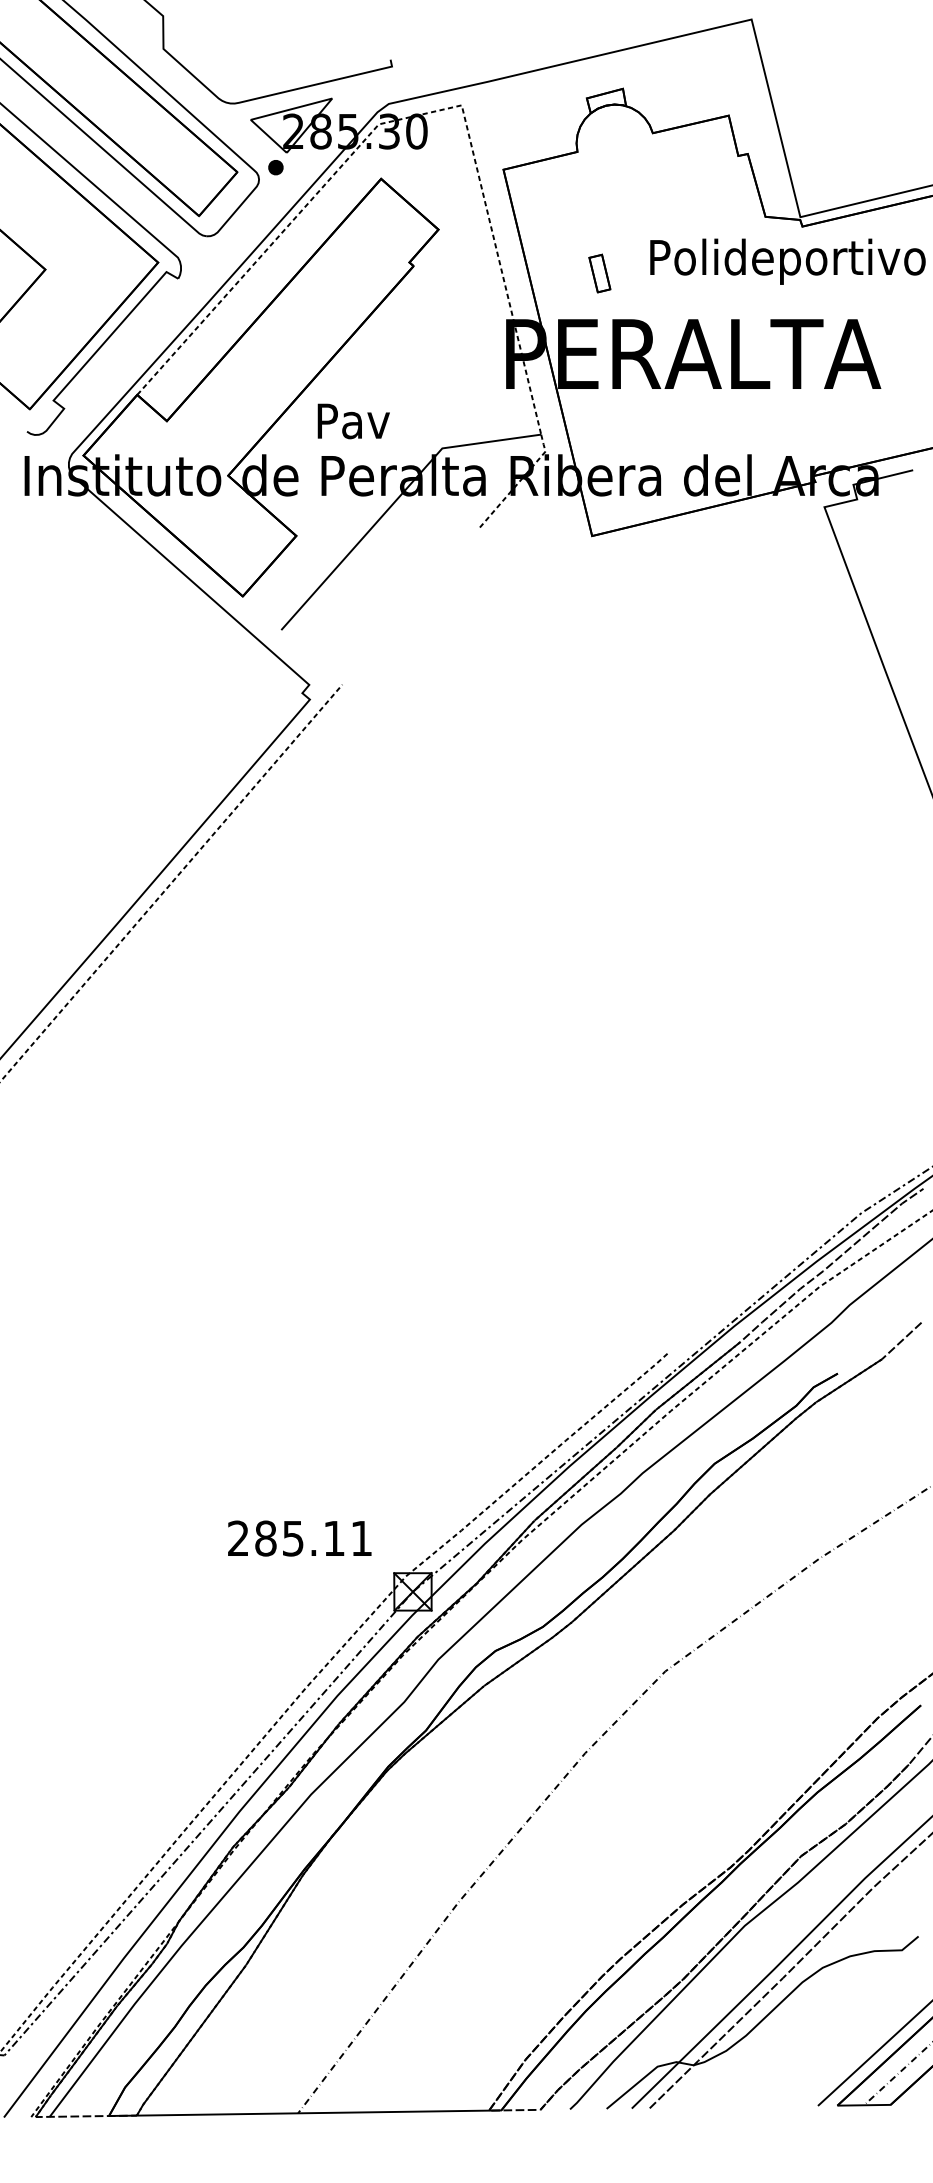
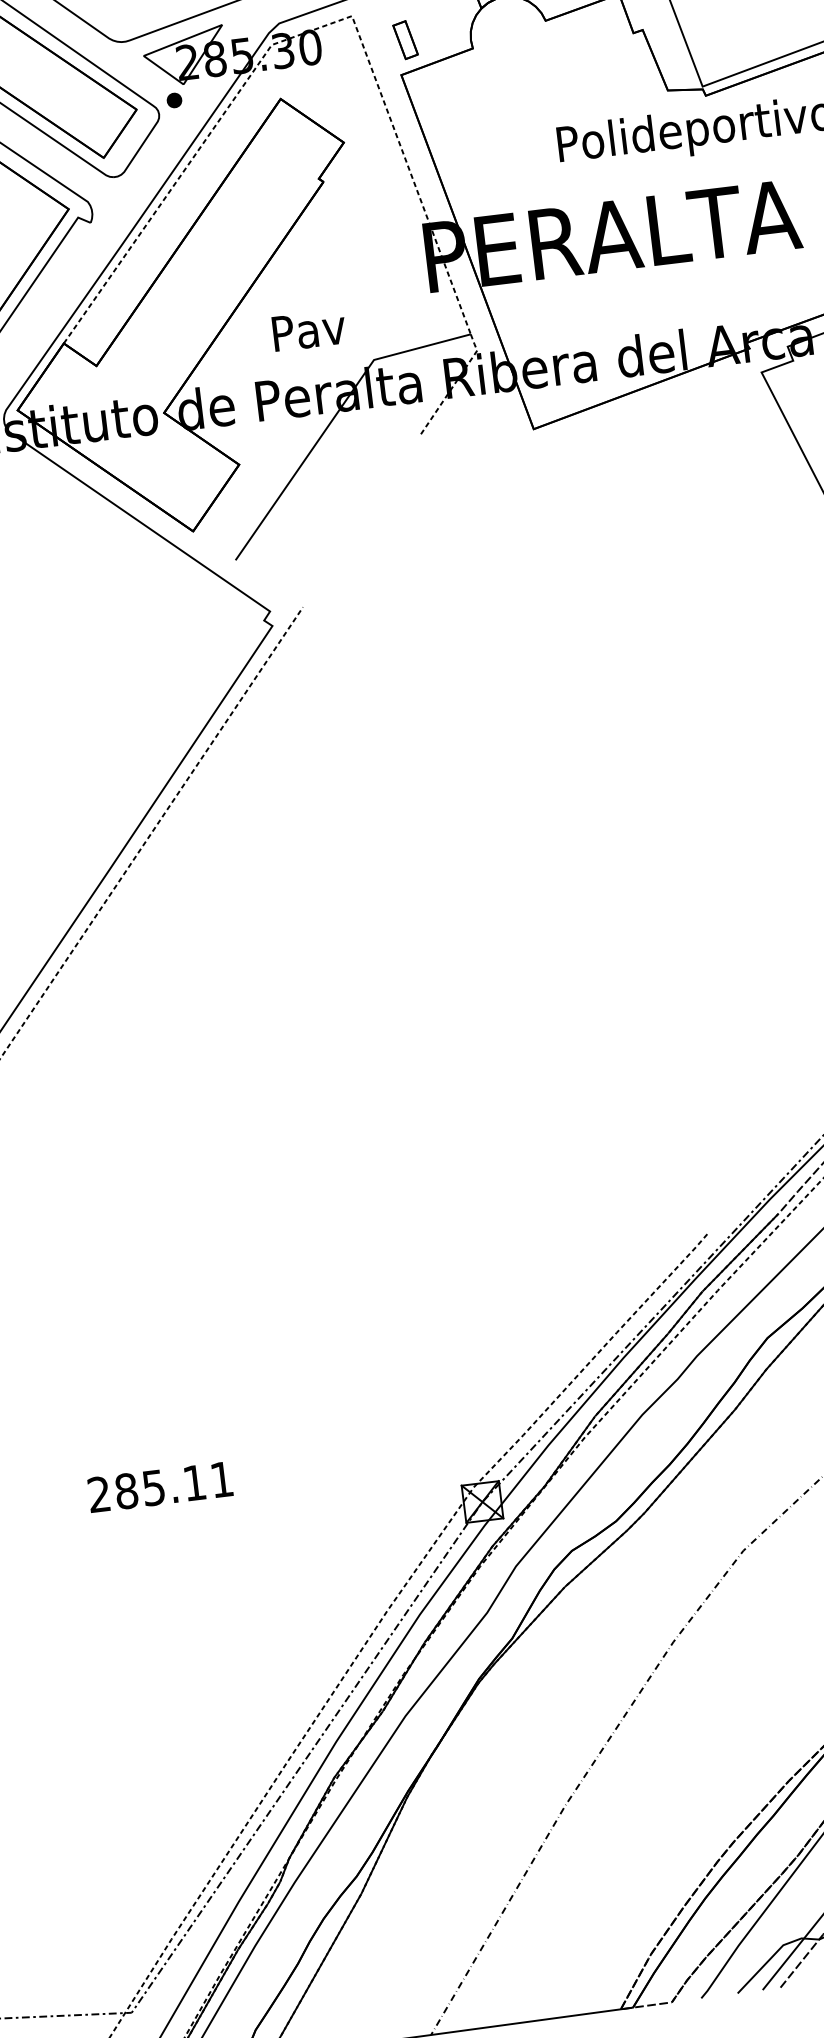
part: (599, 273) -> (405, 40), moved
text: (353, 421) -> (309, 330), moved
text: (299, 1538) -> (160, 1487), moved

